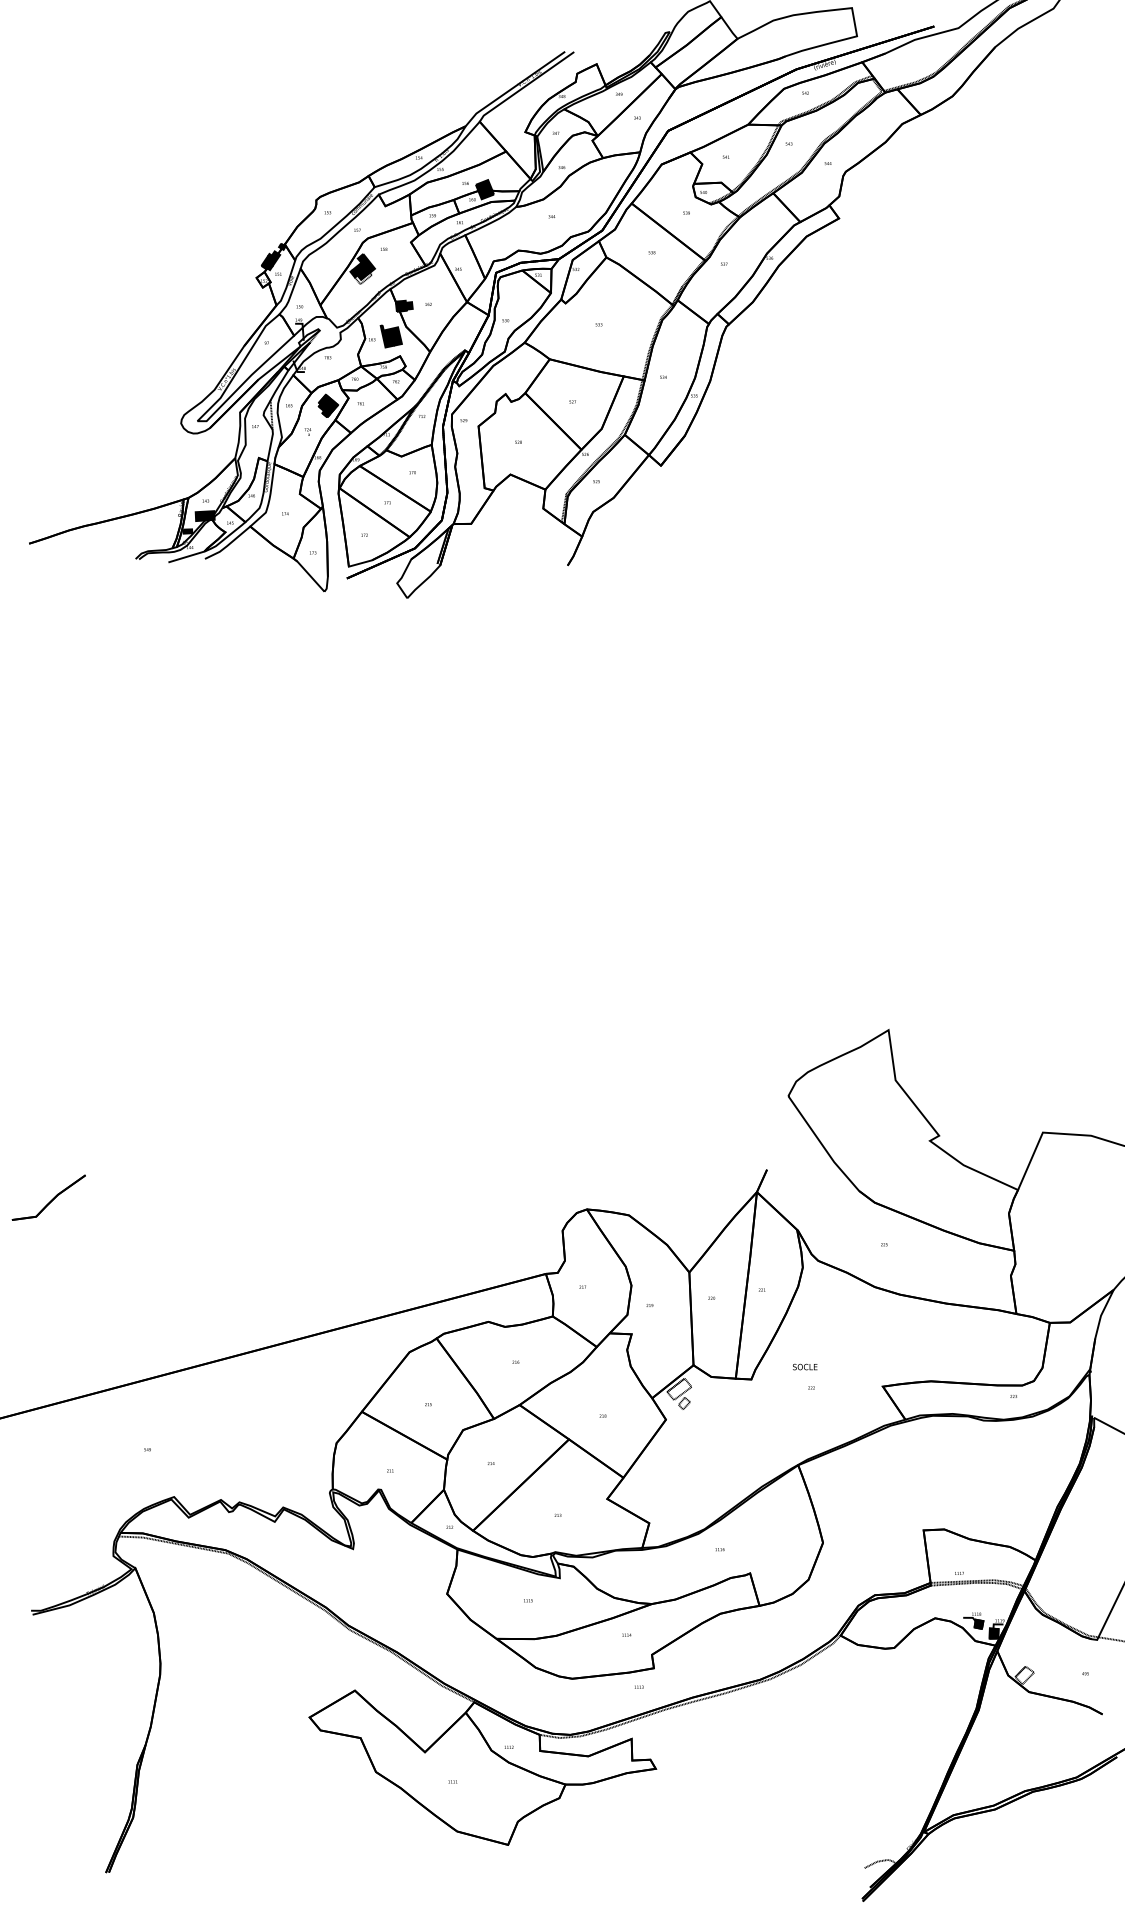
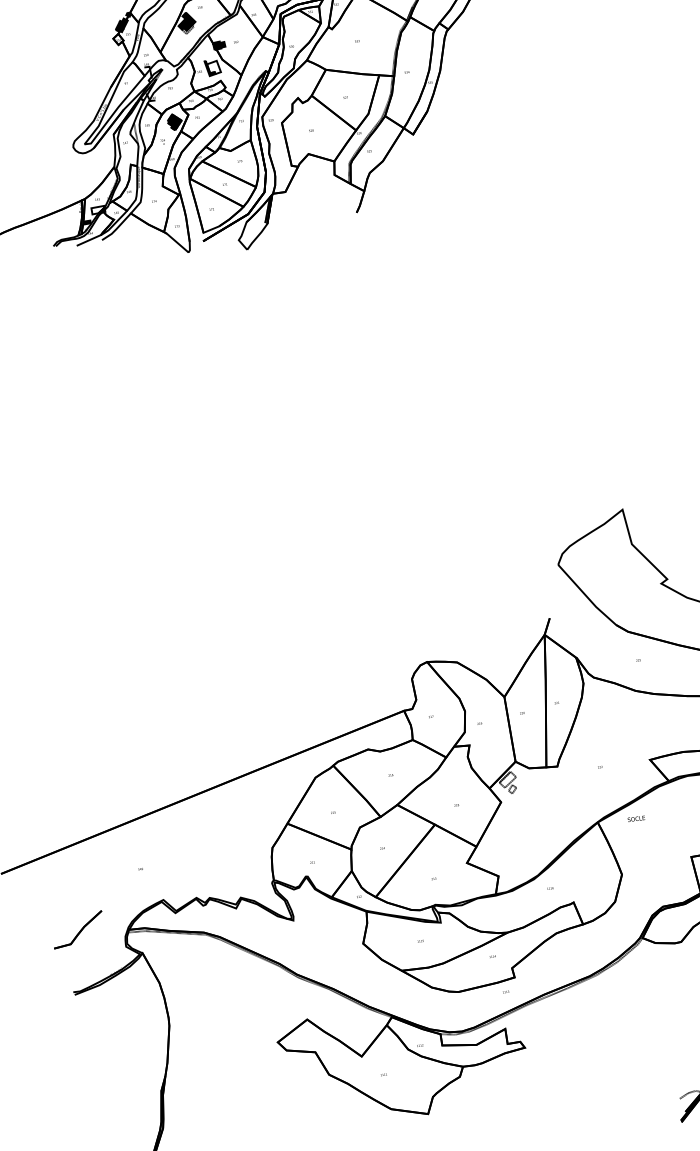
fill: (392, 336) -> (213, 67), removed
fill: (204, 516) -> (97, 210), removed
part: (48, 1197) -> (77, 929), moved
text: (805, 1366) -> (636, 818), moved

